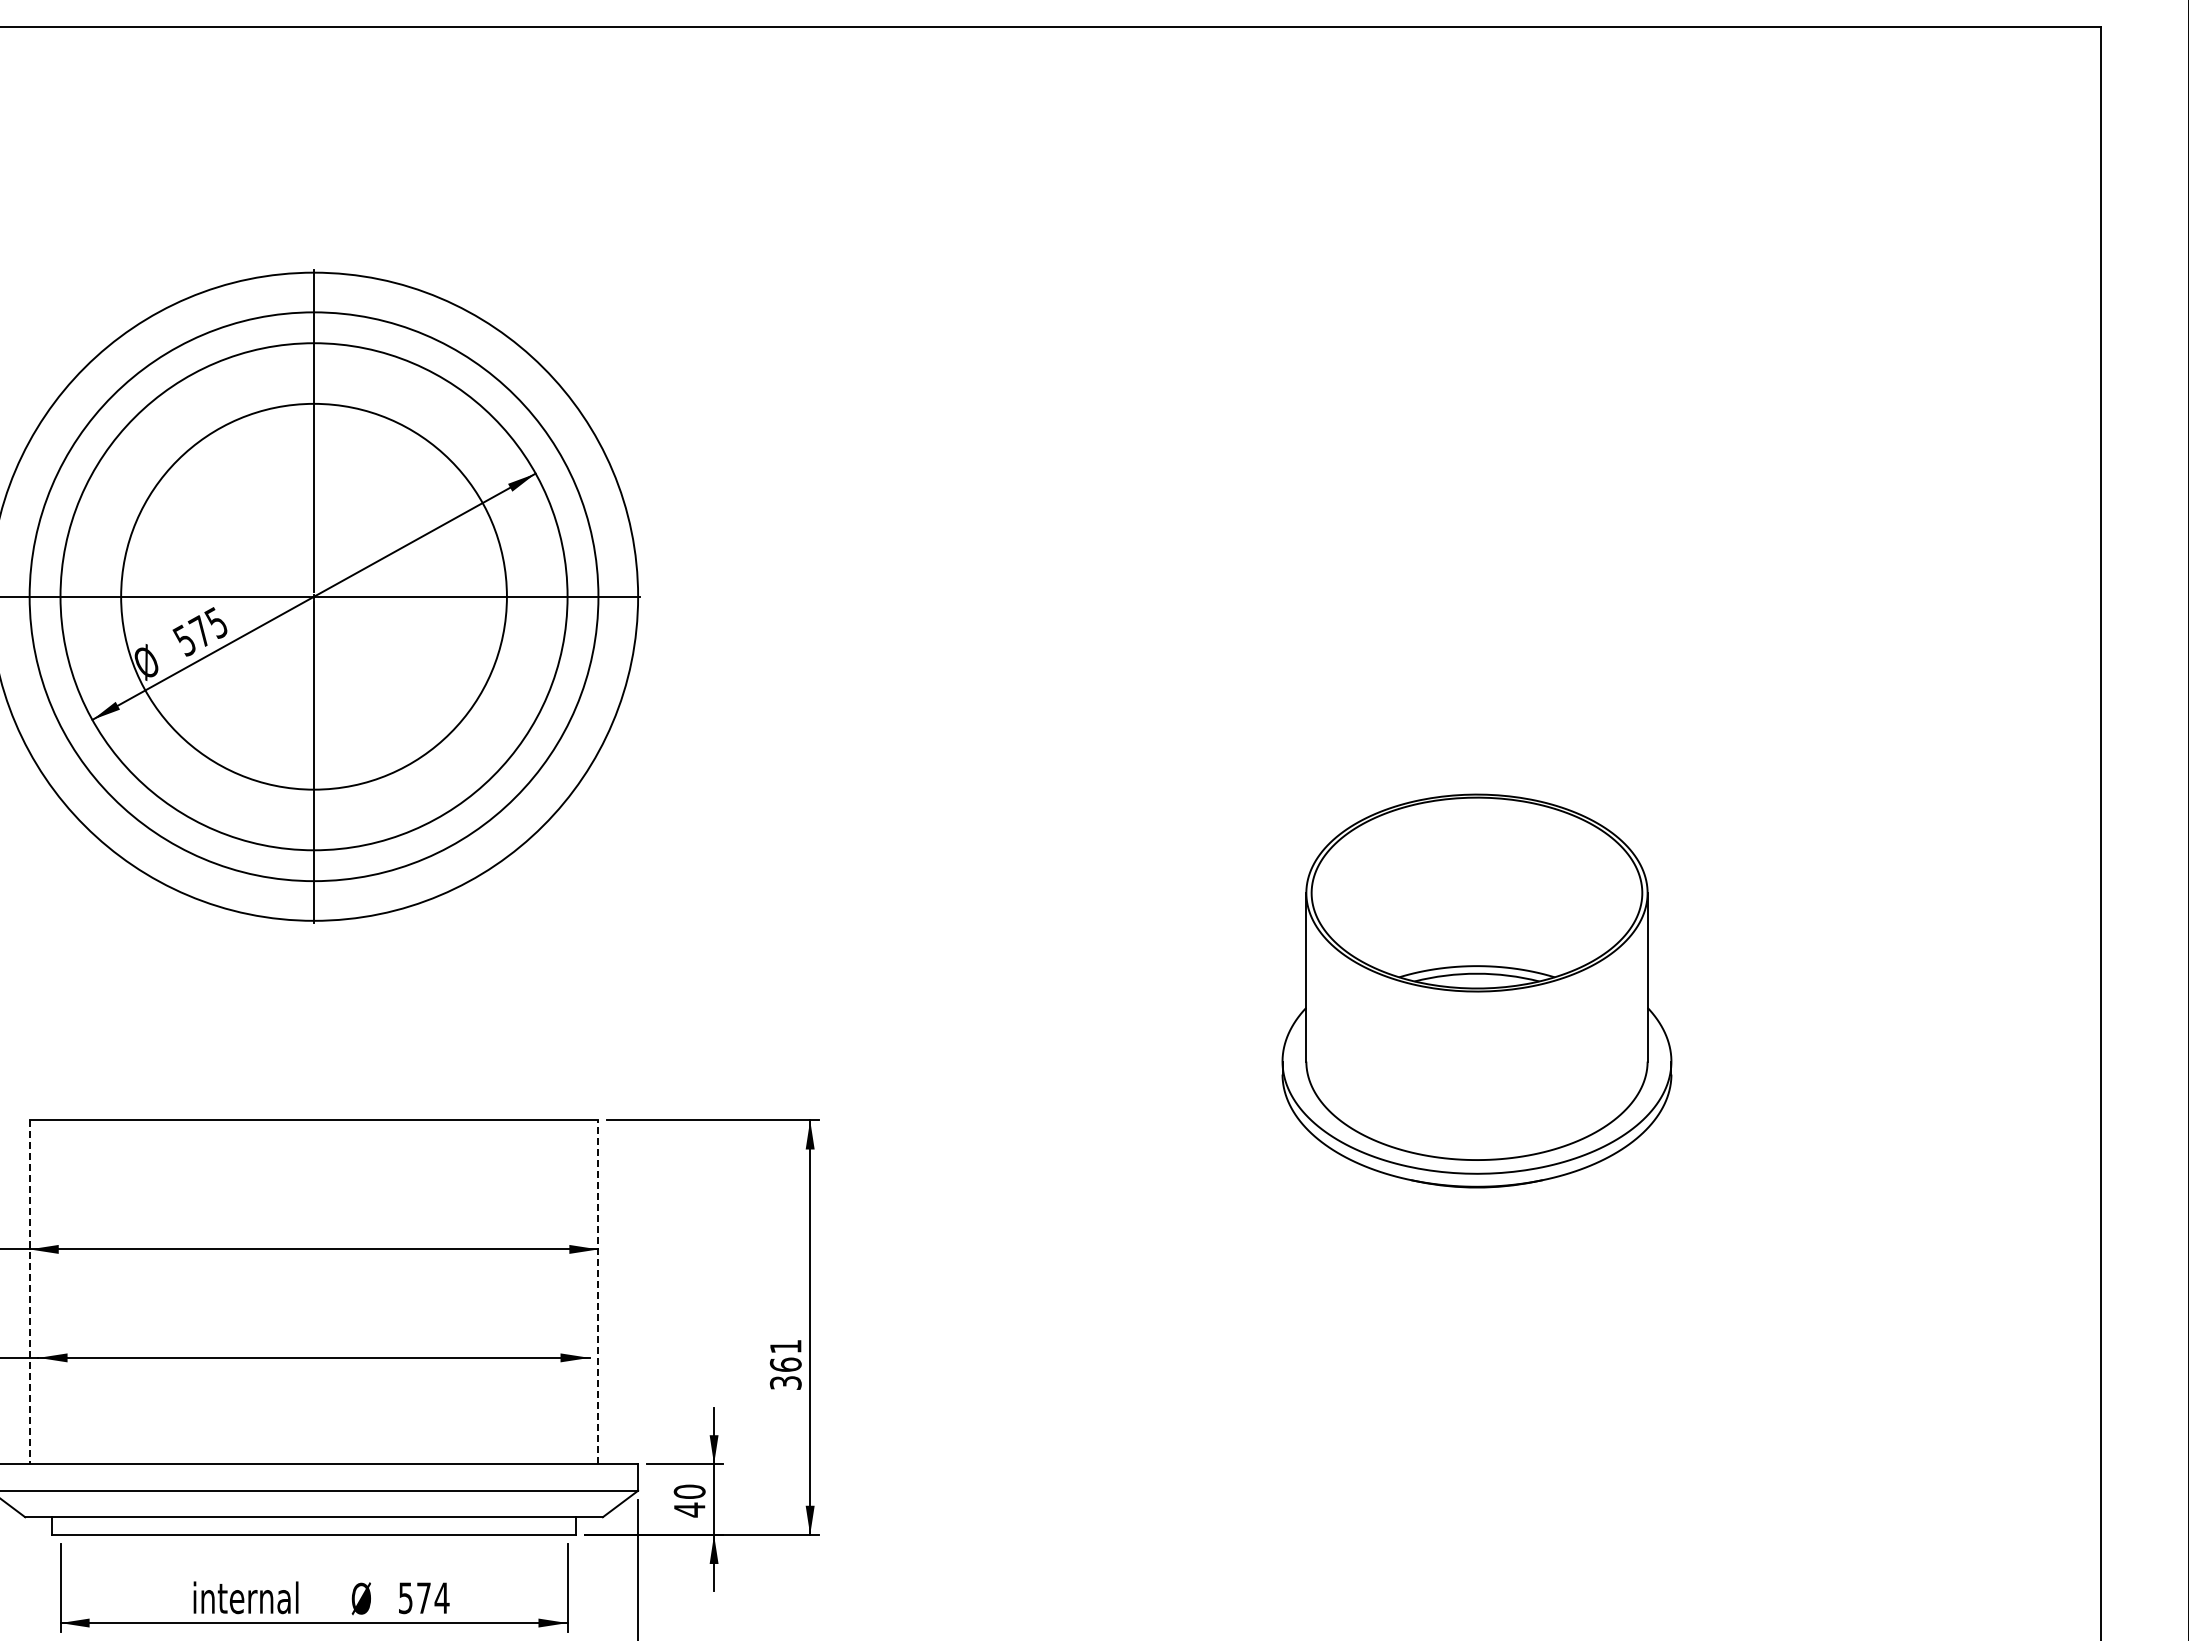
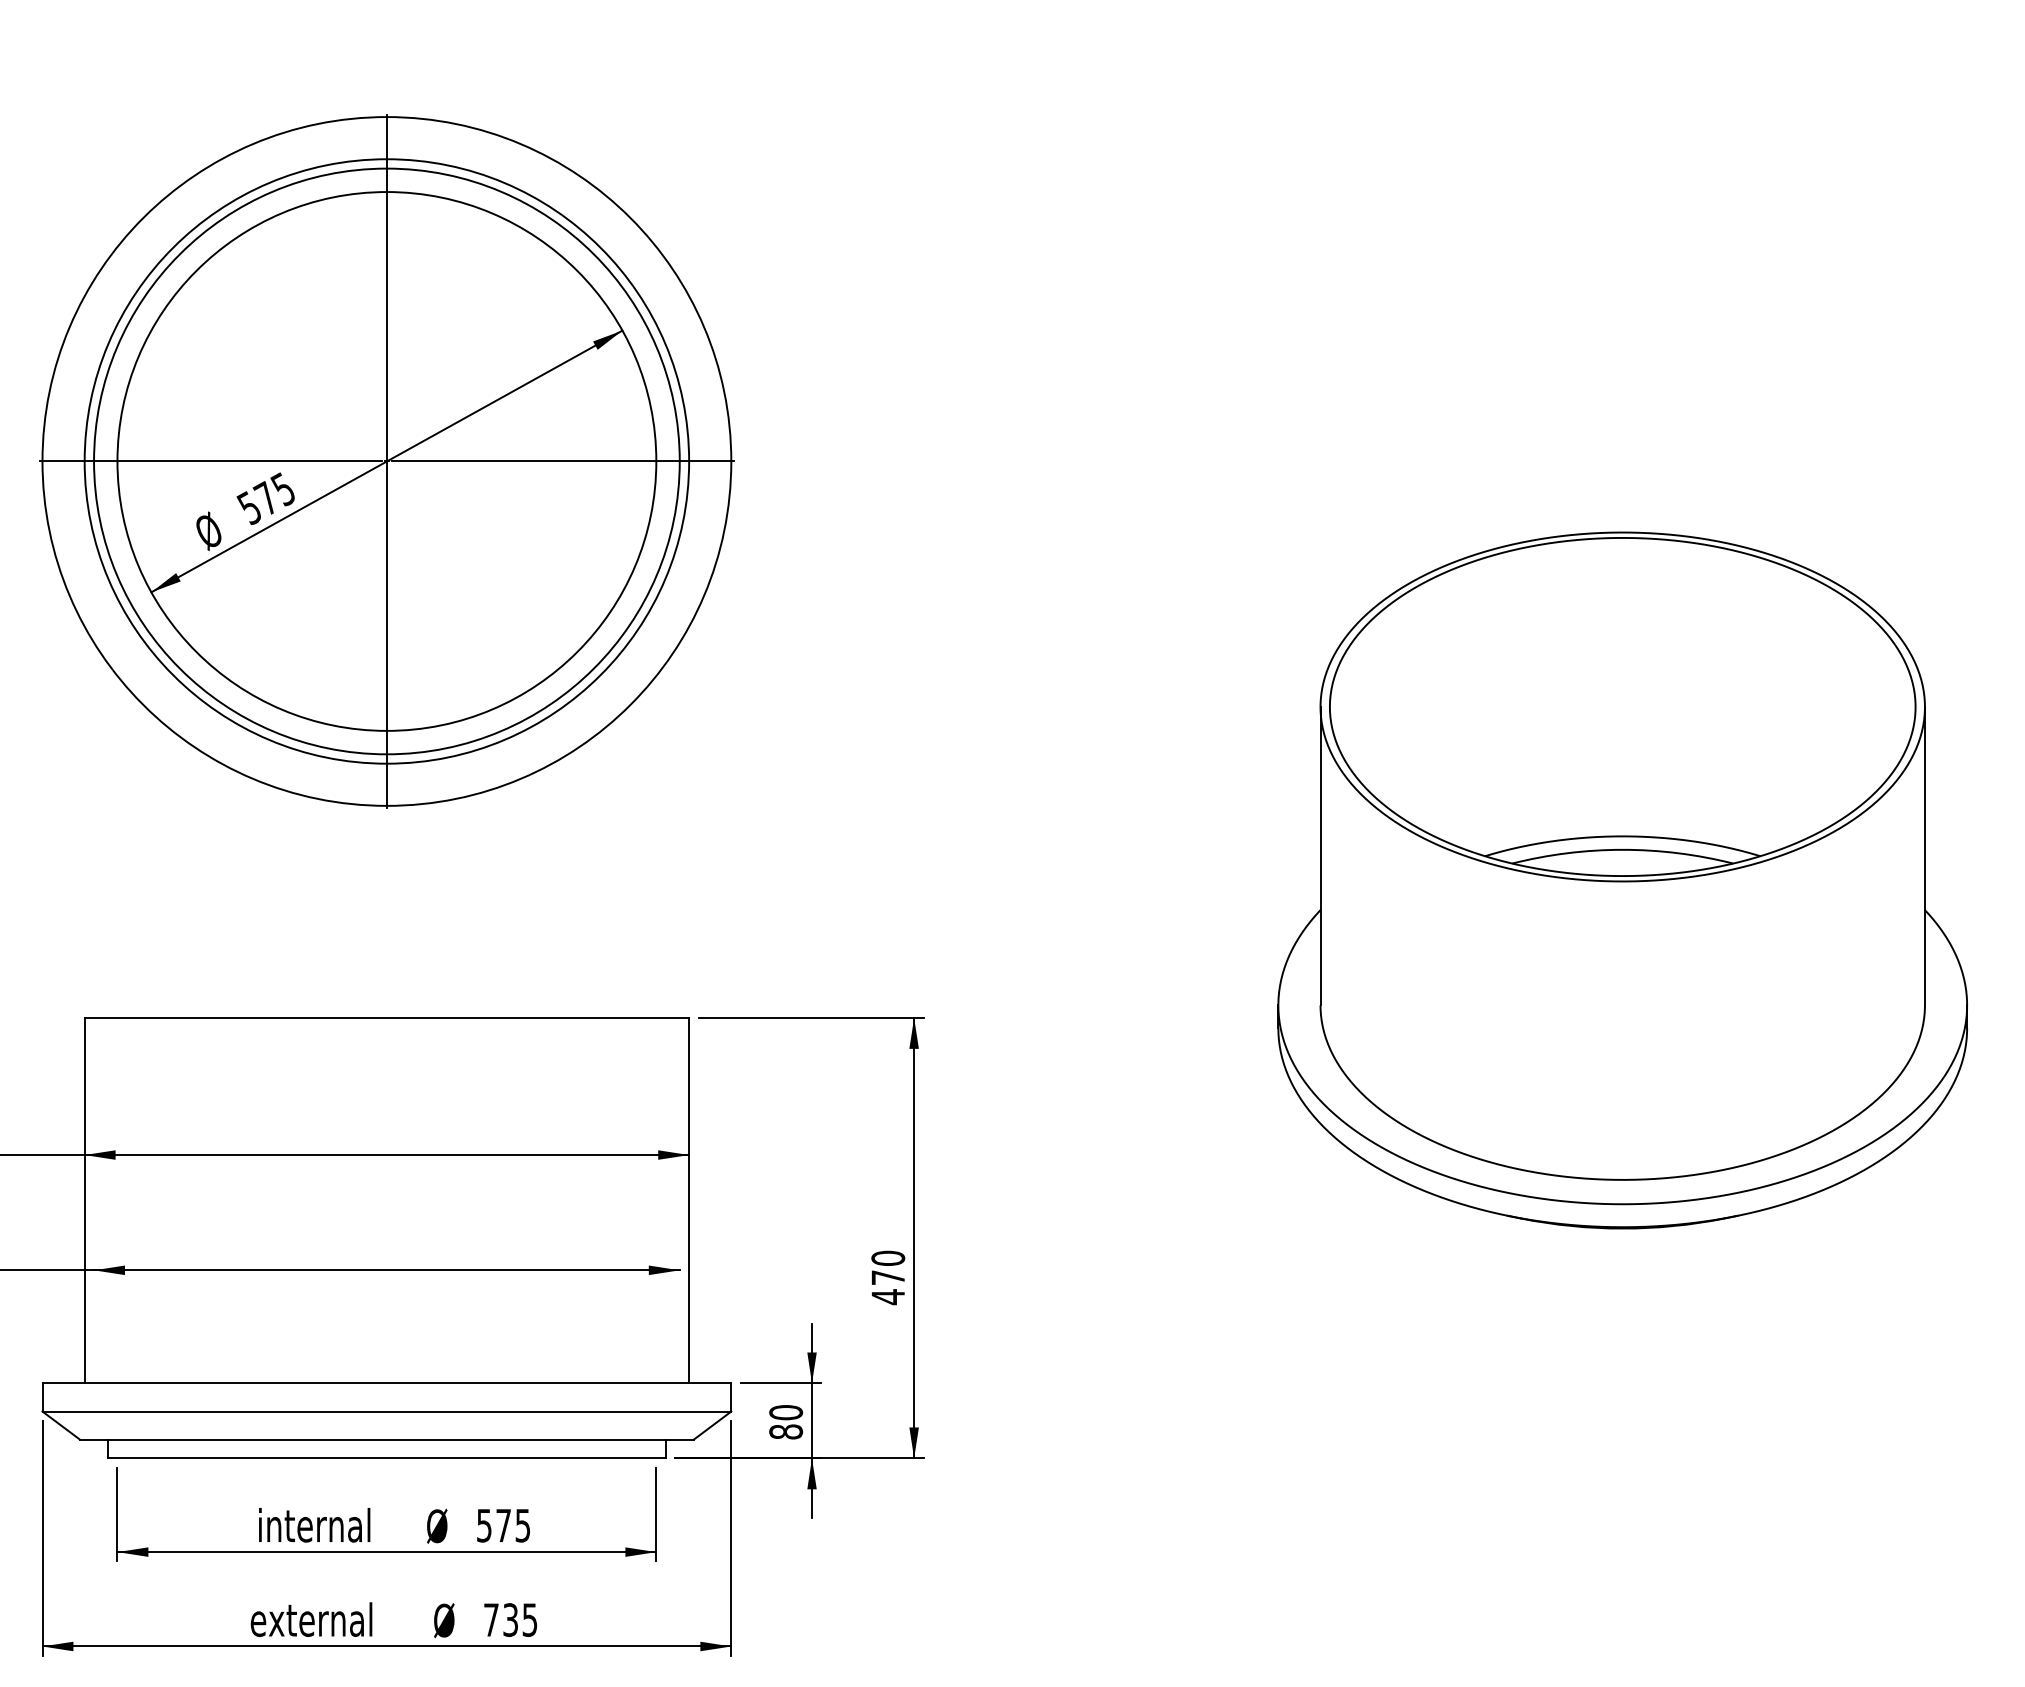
circle: (313, 596) -> (386, 461), size x1.43
part: (1476, 990) -> (1622, 879), size x1.67
line: (29, 1292) -> (84, 1200), dashed -> solid
line: (598, 1292) -> (689, 1200), dashed -> solid
text: (785, 1364) -> (887, 1277), 361 -> 470
text: (689, 1509) -> (785, 1431), 40 -> 80
text: (441, 1598) -> (522, 1526), 574 -> 575

